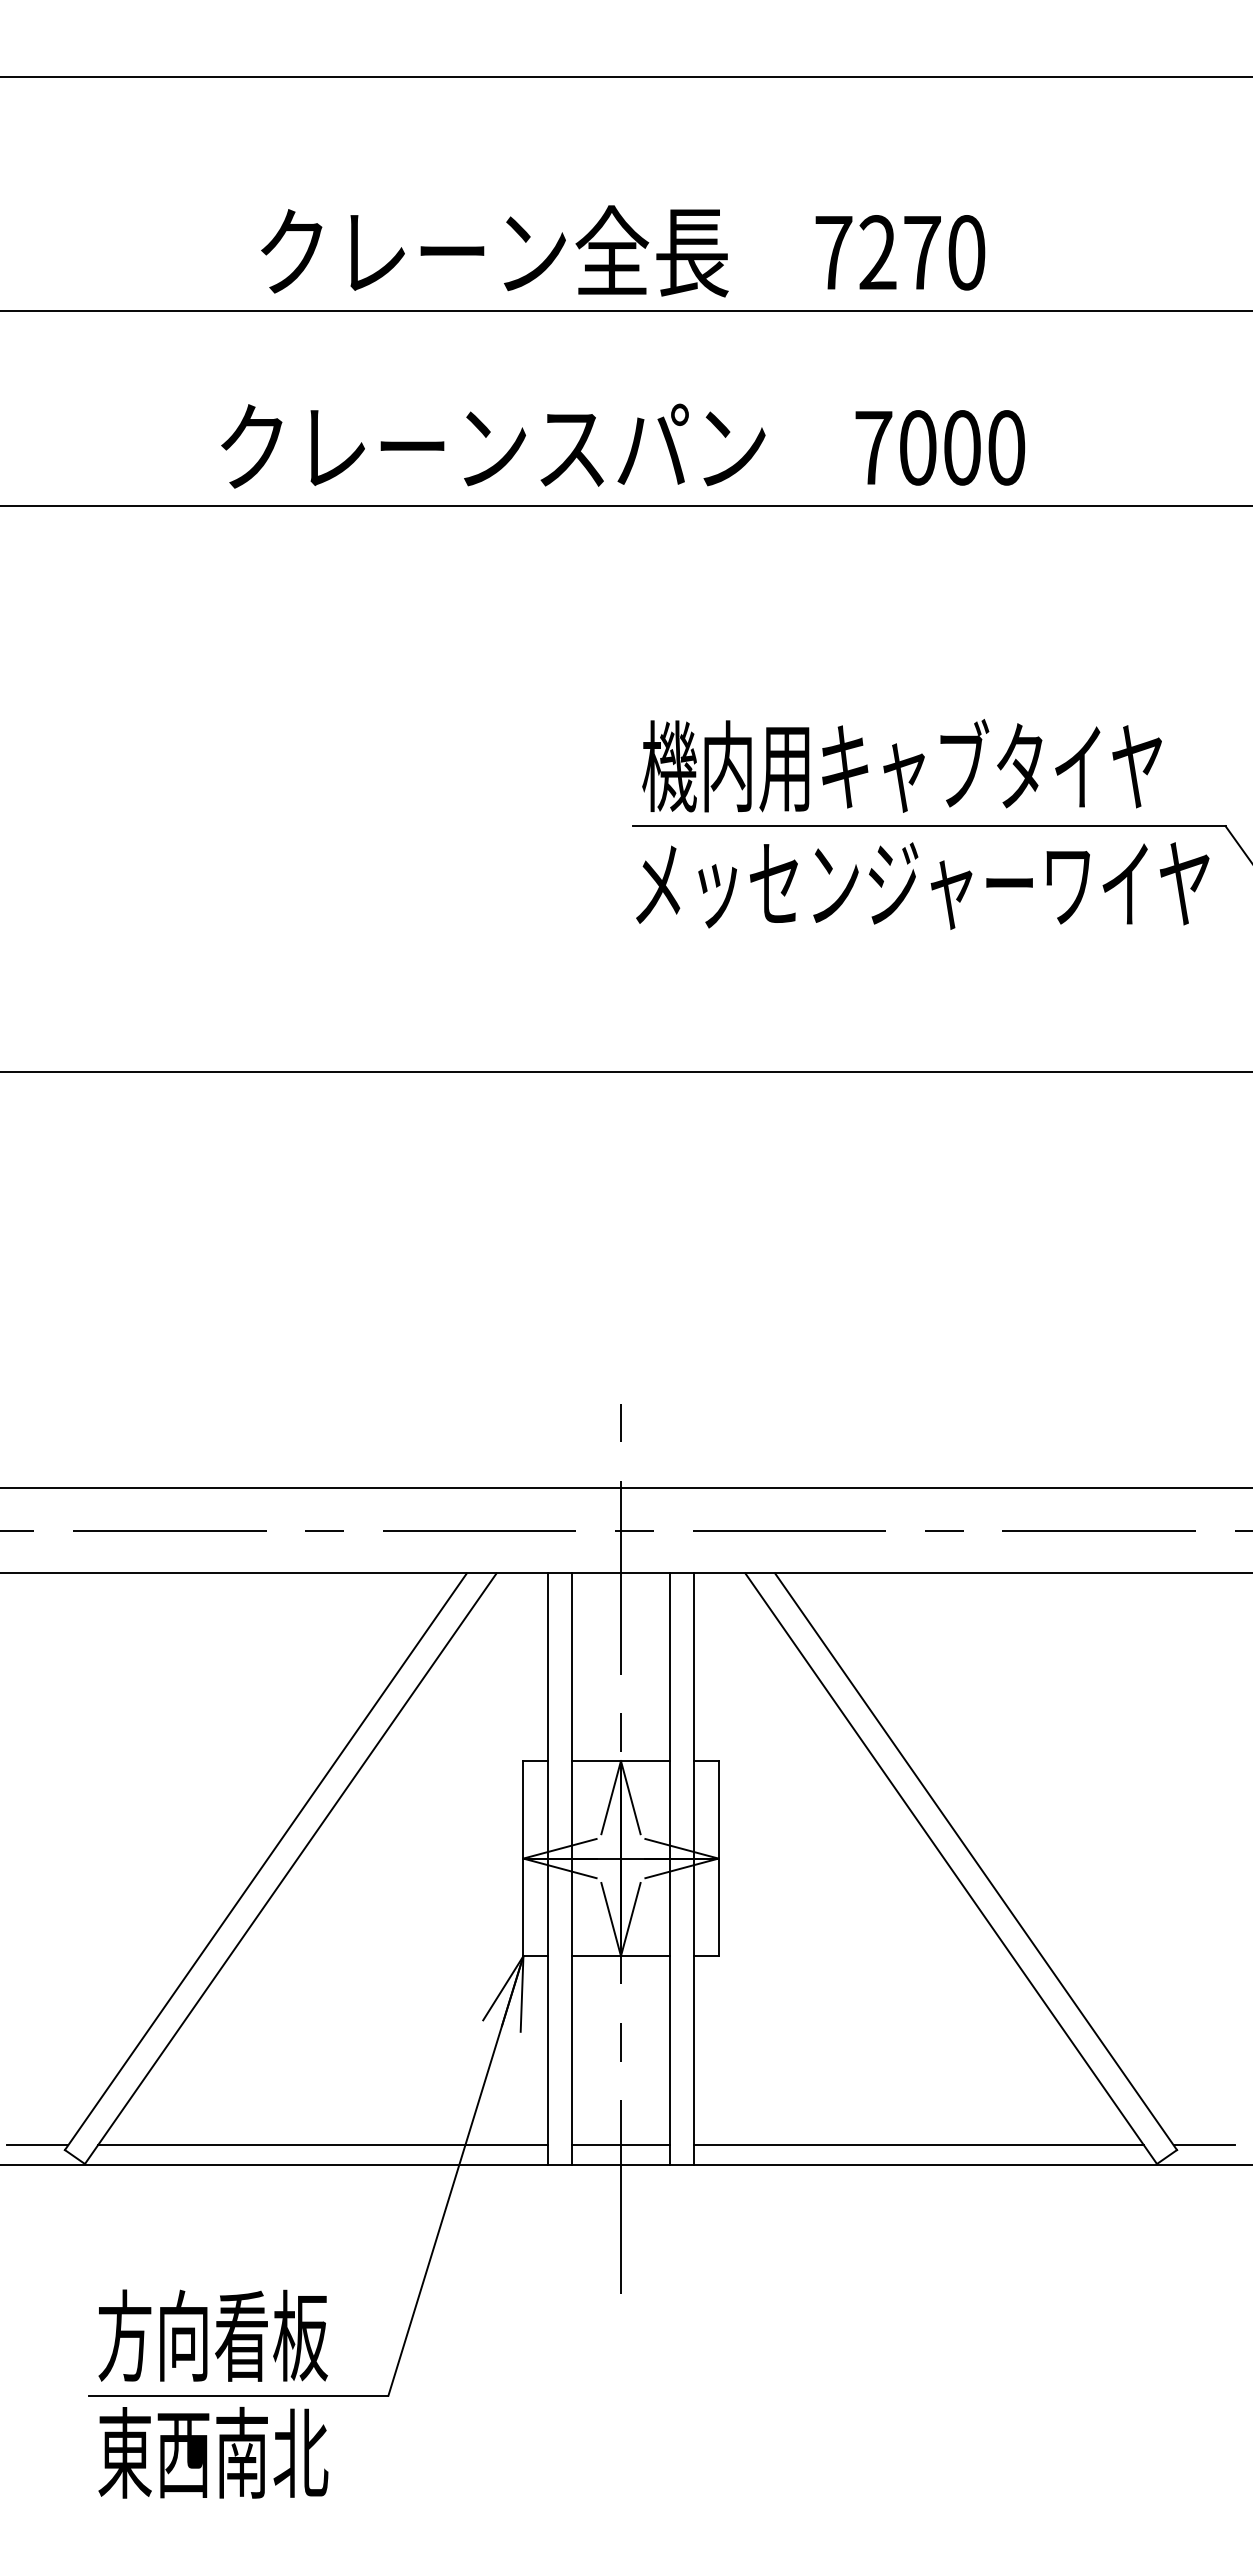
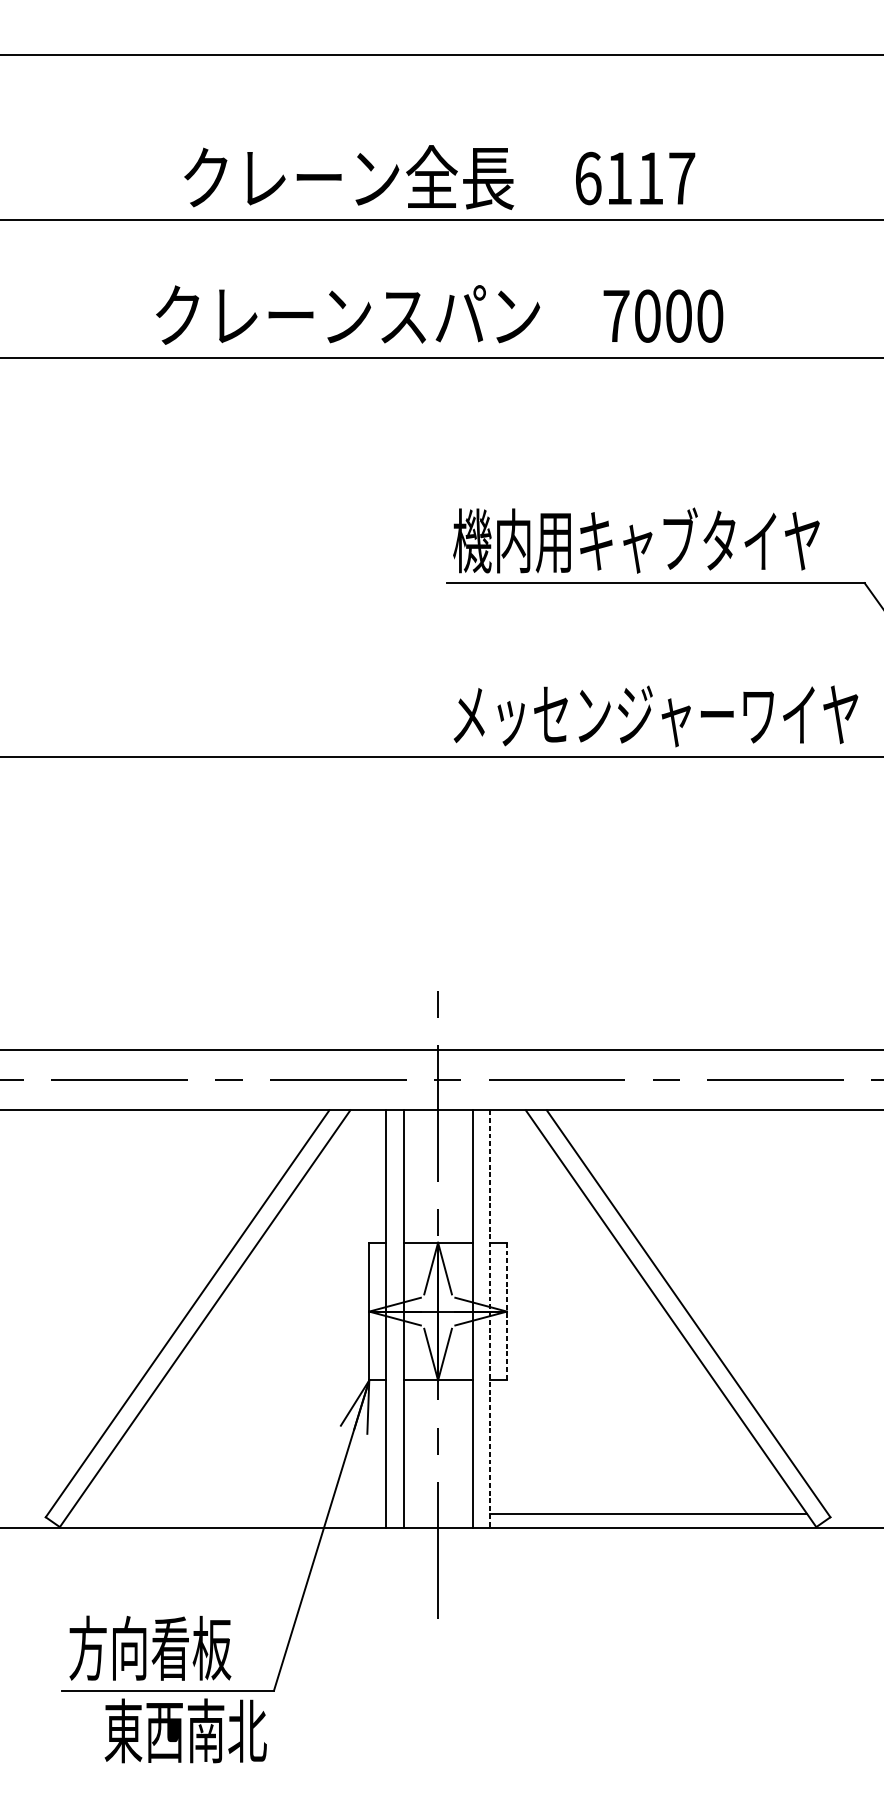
text: (900, 252) -> (635, 178), 7270 -> 6117
text: (922, 885) -> (655, 716), moved
line: (718, 1858) -> (506, 1311), solid -> dashed
line: (694, 1868) -> (489, 1318), solid -> dashed
line: (37, 2145) -> (26, 1514), removed
line: (322, 2145) -> (227, 1514), removed
line: (620, 2145) -> (437, 1514), removed
line: (1204, 2145) -> (849, 1514), removed
text: (213, 2452) -> (185, 1730), moved

